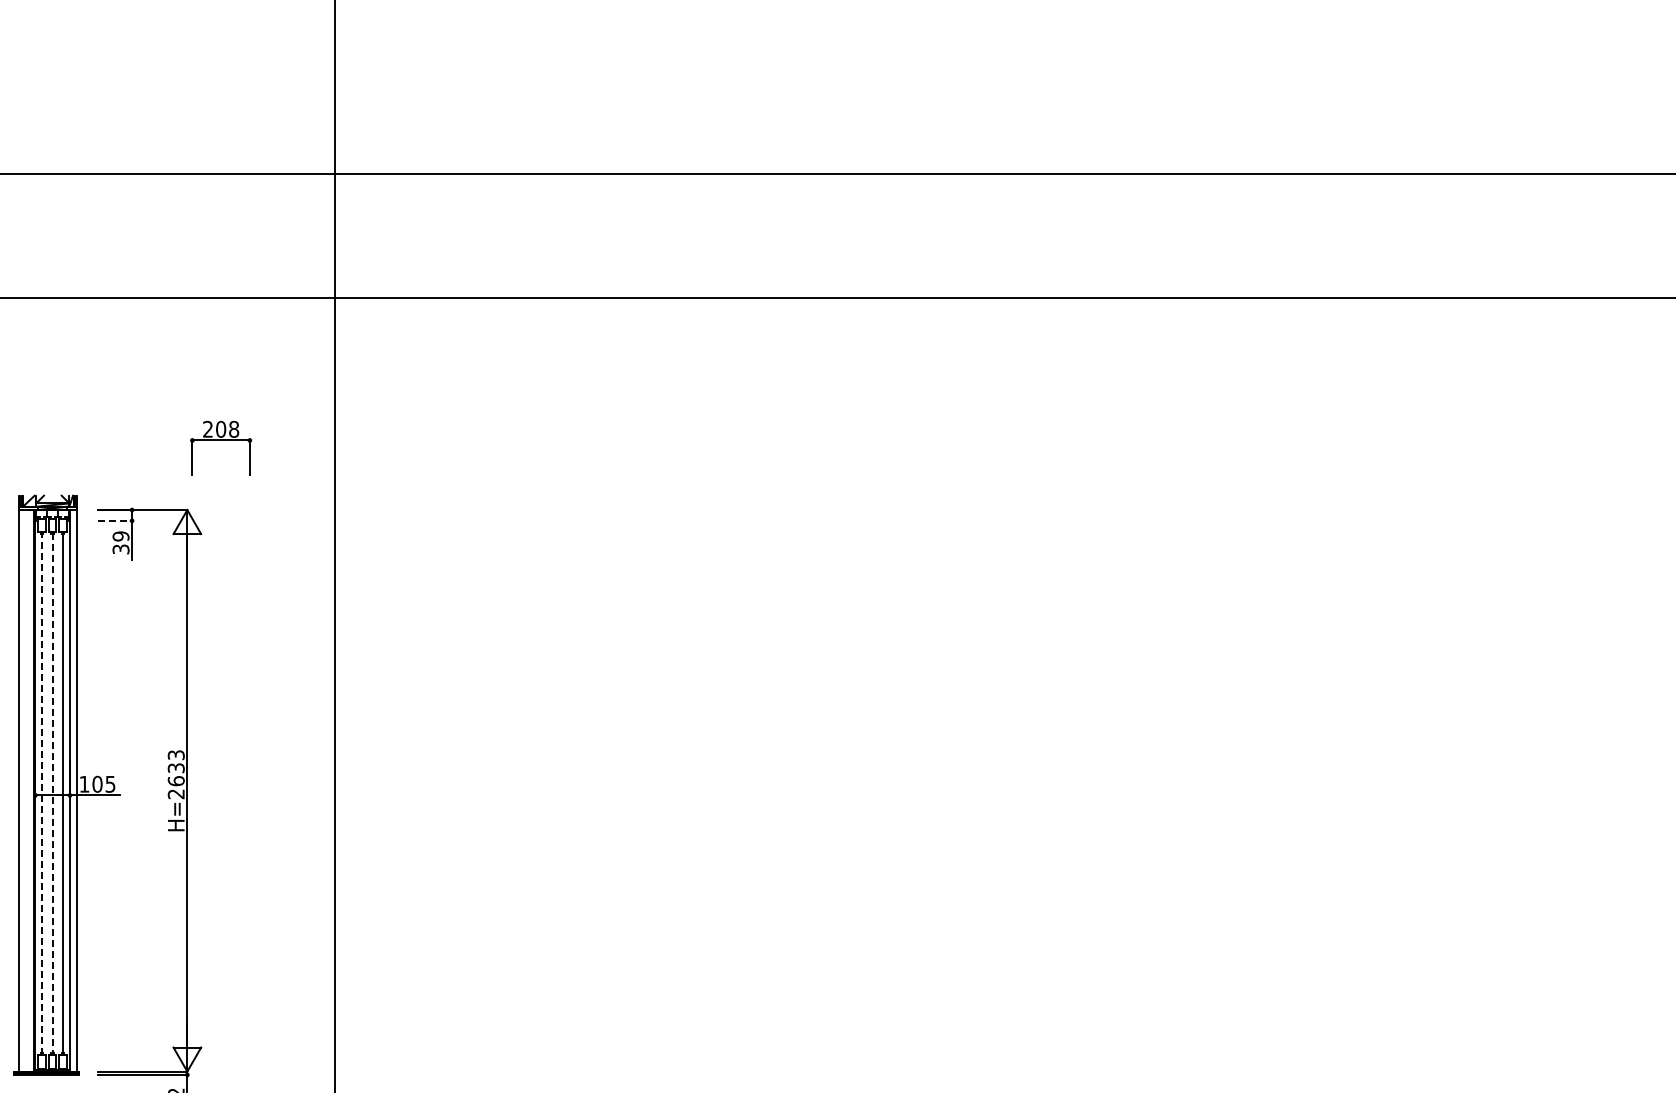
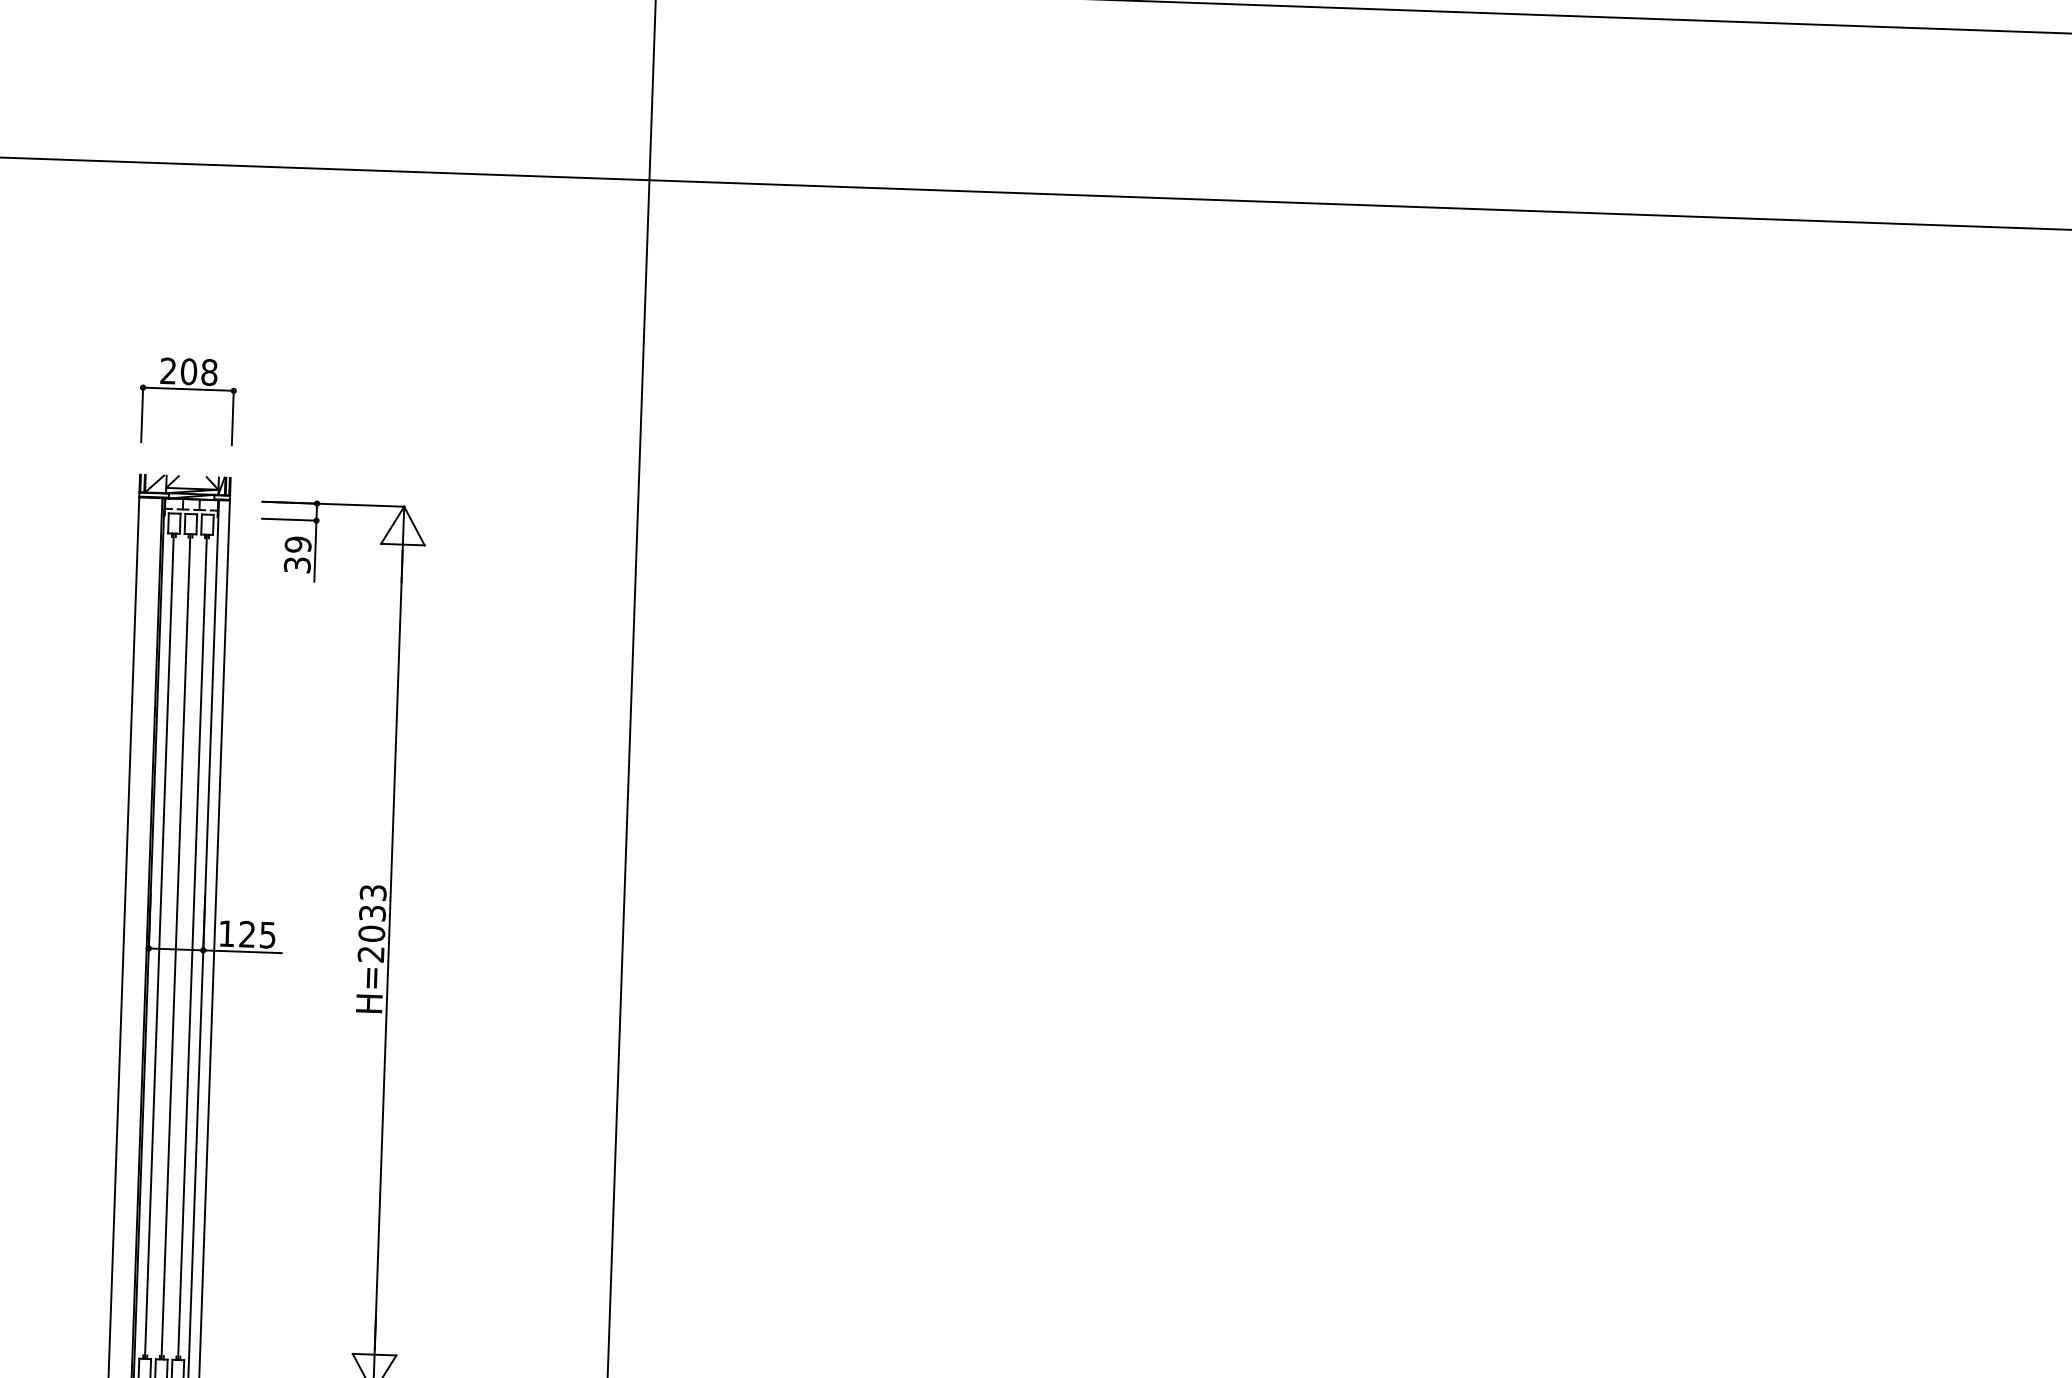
part: (221, 440) -> (188, 389), moved
line: (115, 520) -> (290, 519), dashed -> solid
text: (175, 781) -> (370, 934), H=2633 -> H=2033
text: (97, 783) -> (247, 933), 105 -> 125
line: (42, 793) -> (160, 945), dashed -> solid
line: (52, 794) -> (175, 948), dashed -> solid

